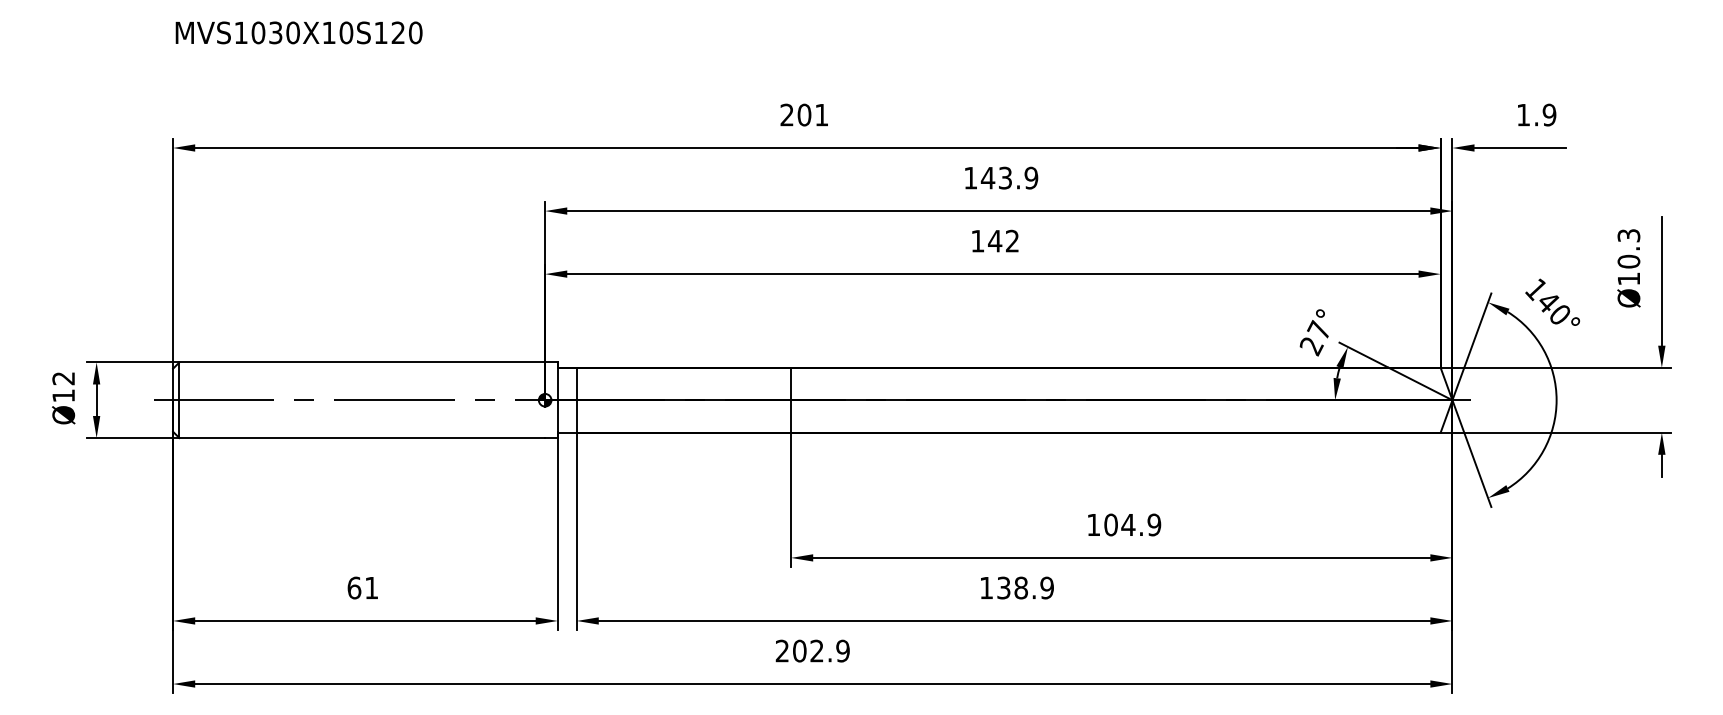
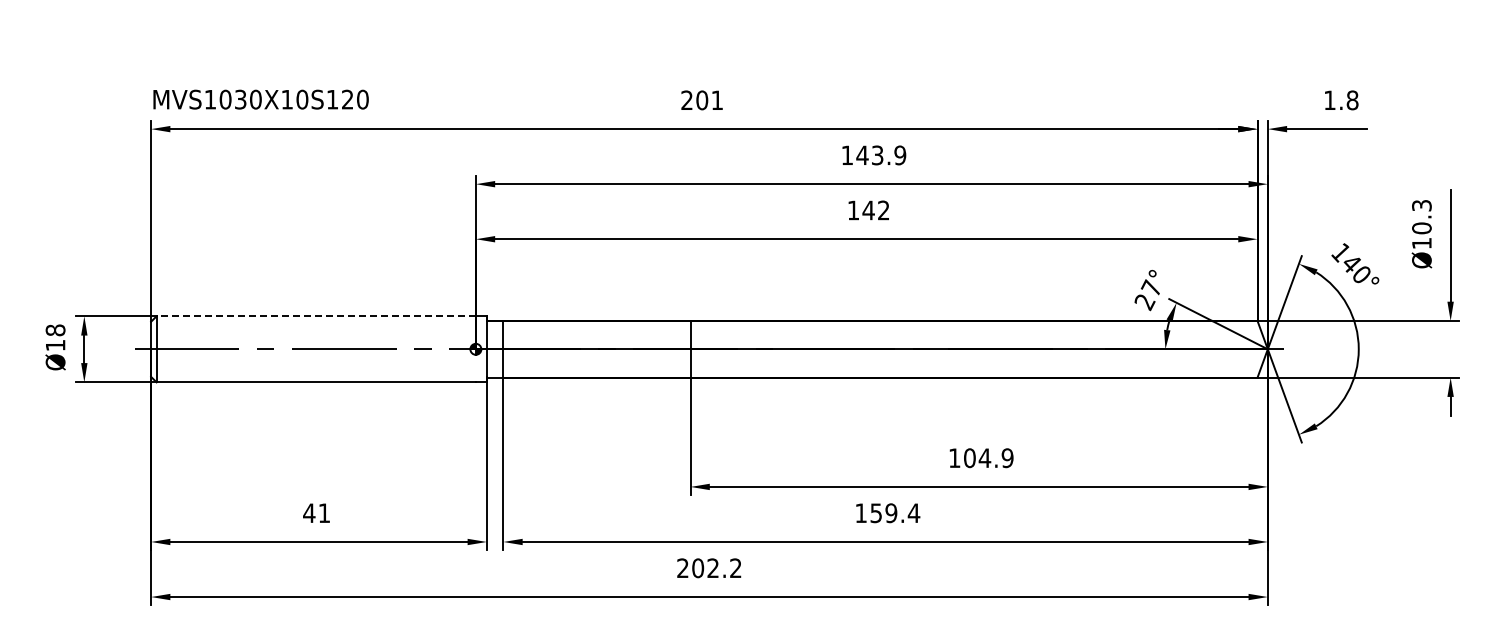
text: (298, 32) -> (260, 99), moved
text: (1549, 115) -> (1352, 100), 1.9 -> 1.8
line: (362, 362) -> (316, 316), solid -> dashed
text: (63, 378) -> (55, 330), Ø12 -> Ø18
text: (354, 588) -> (309, 513), 61 -> 41
text: (1025, 588) -> (895, 513), 138.9 -> 159.4
text: (842, 651) -> (735, 568), 202.9 -> 202.2

